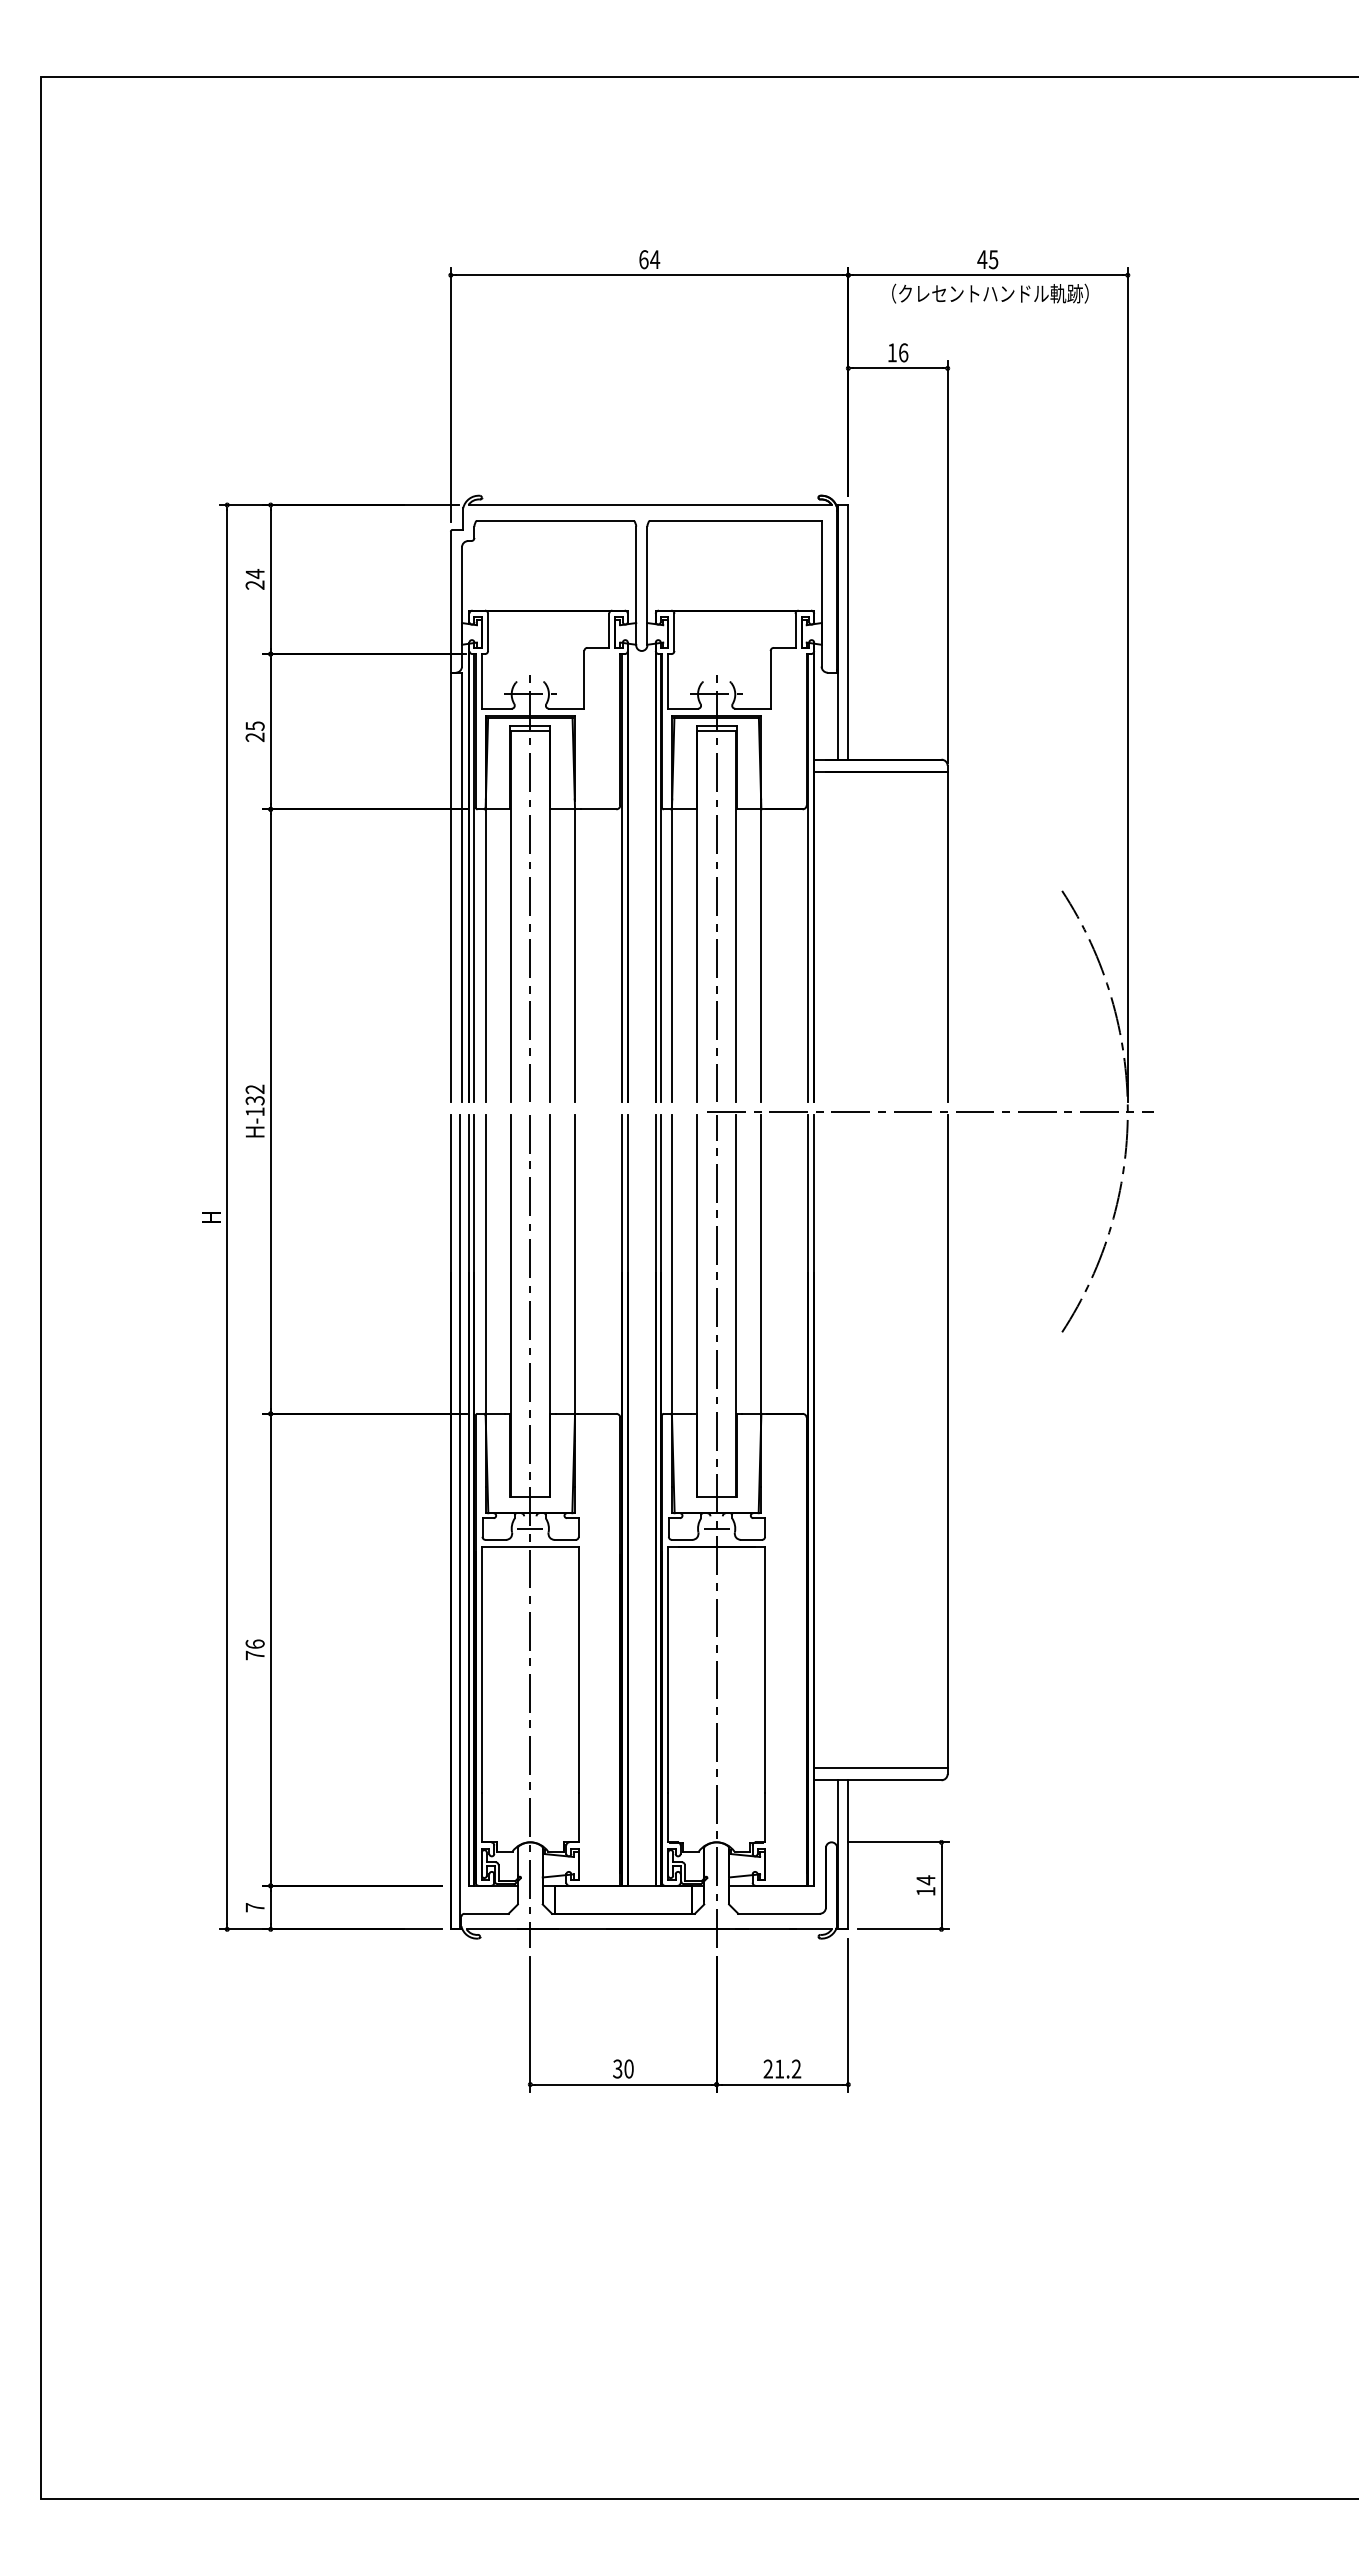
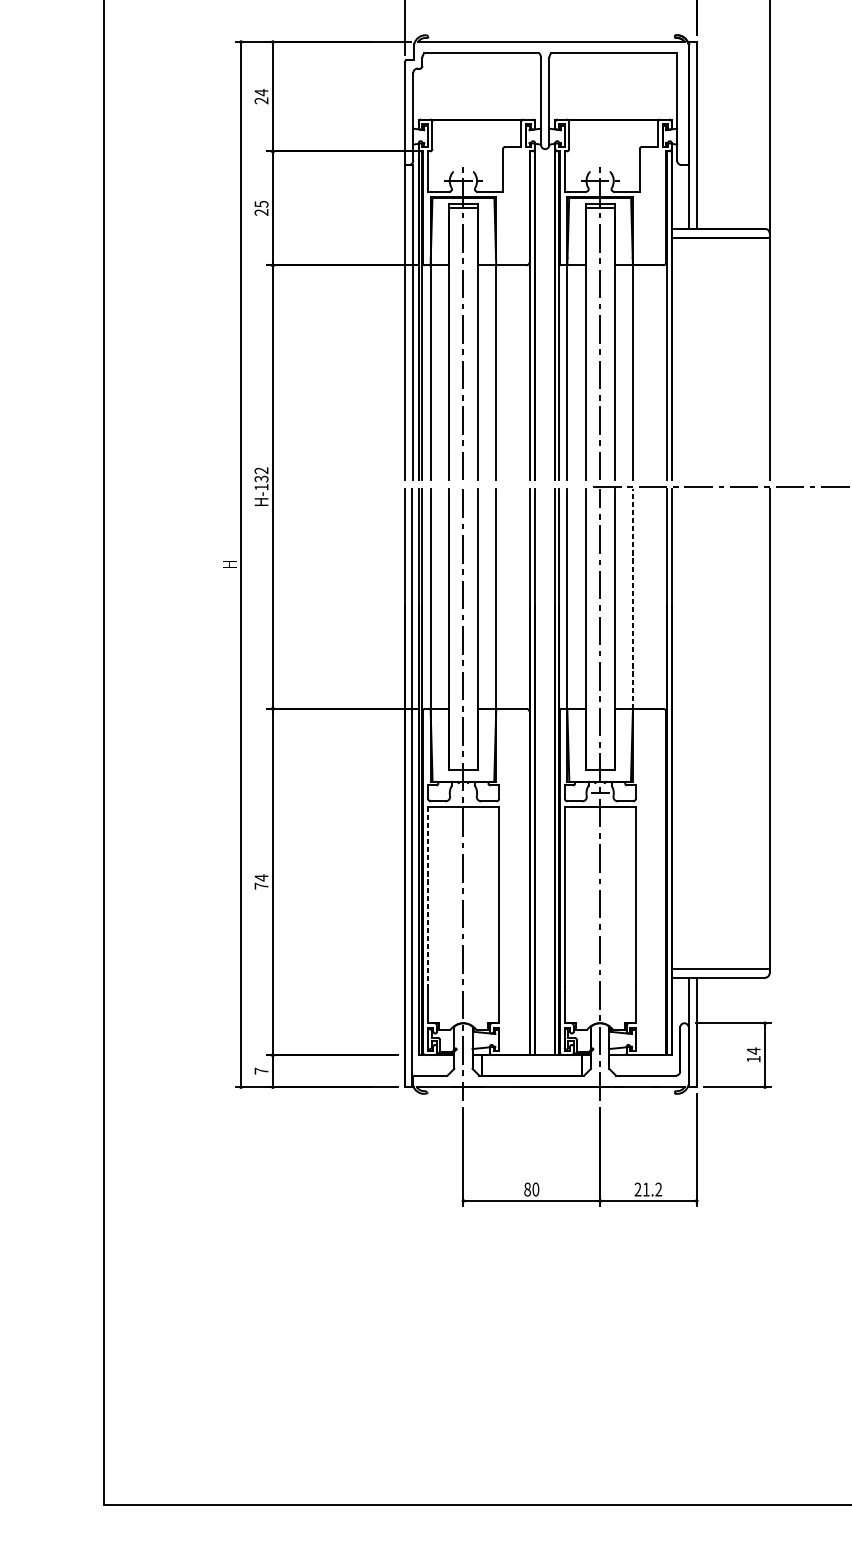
line: (761, 1264) -> (633, 599), solid -> dashed
line: (530, 1528) -> (463, 792), removed
text: (254, 1644) -> (261, 878), 76 -> 74
line: (481, 1670) -> (427, 897), solid -> dashed
text: (617, 2068) -> (527, 1189), 30 -> 80

